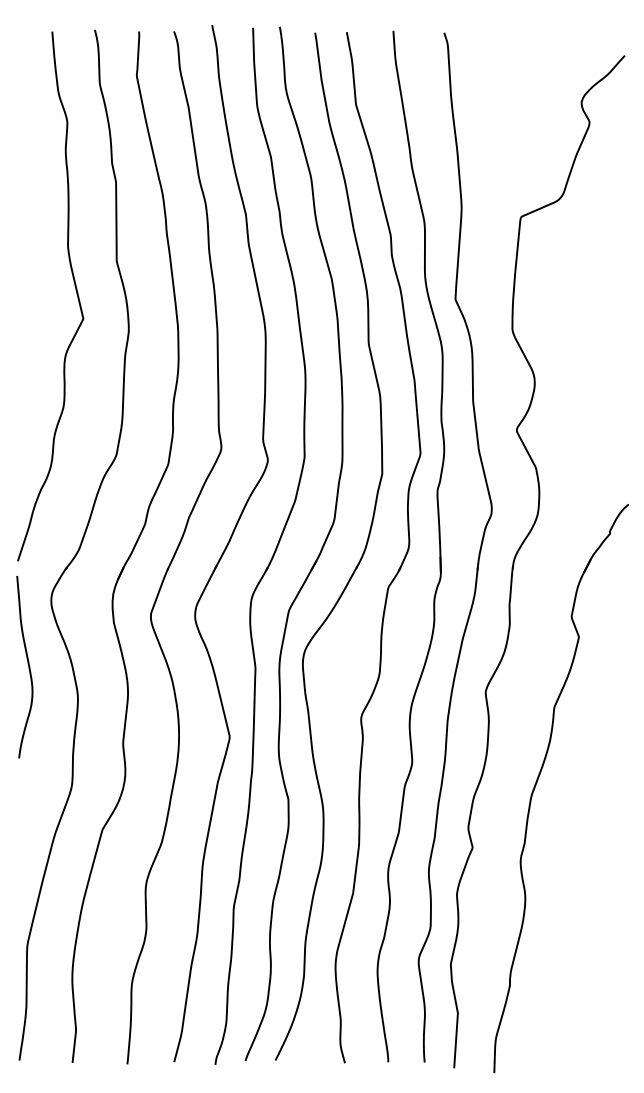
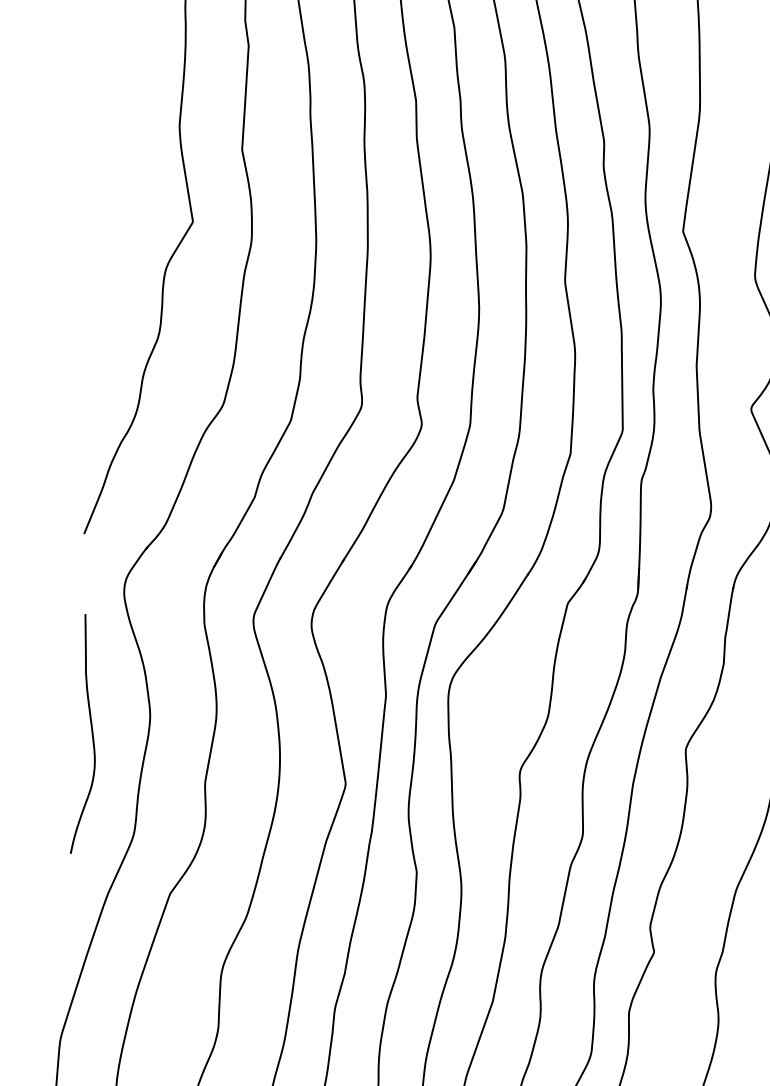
curve: (28, 667) -> (91, 735), moved

